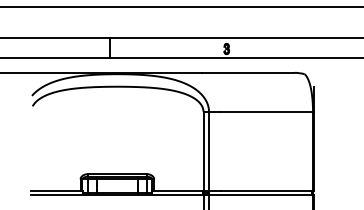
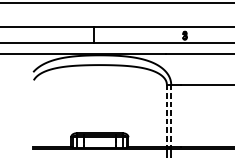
line: (203, 151) -> (166, 115), solid -> dashed
line: (209, 151) -> (171, 115), solid -> dashed

